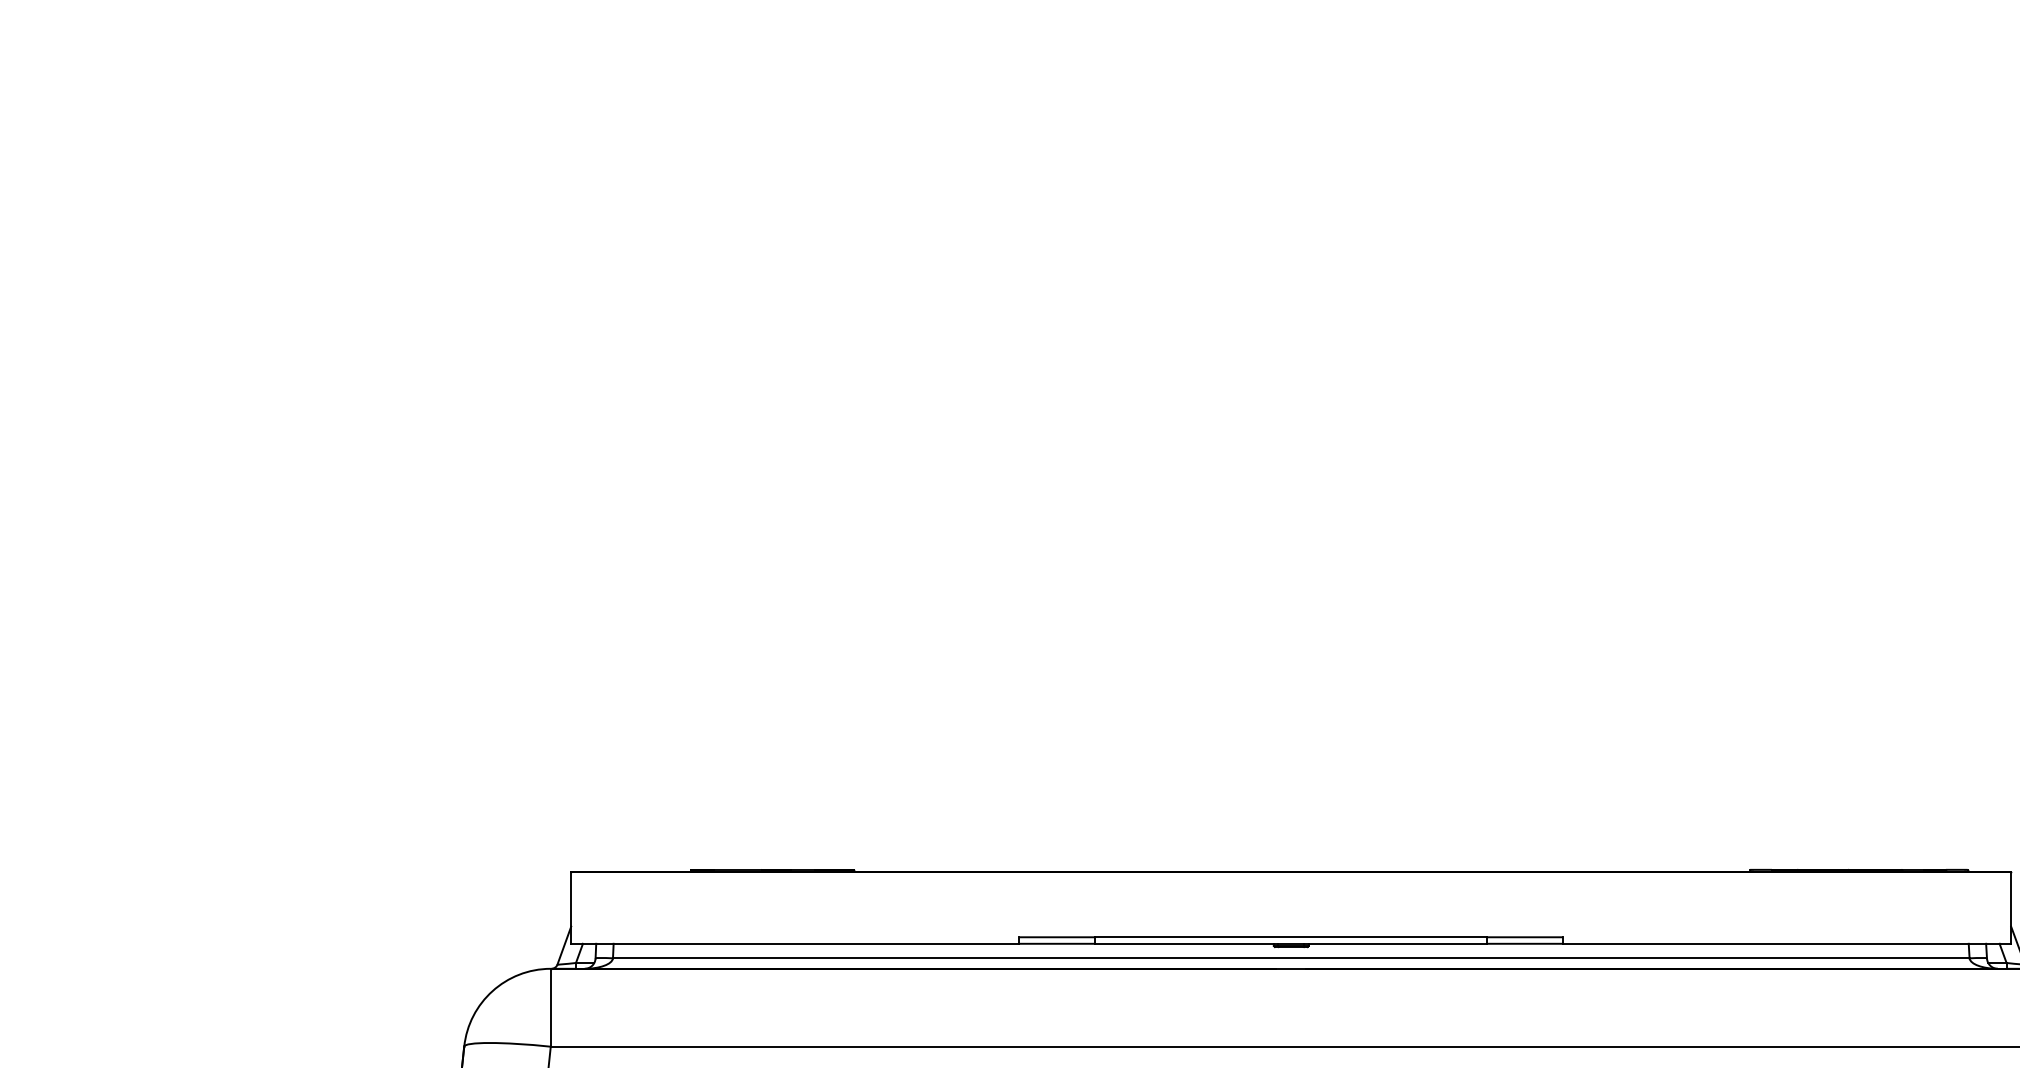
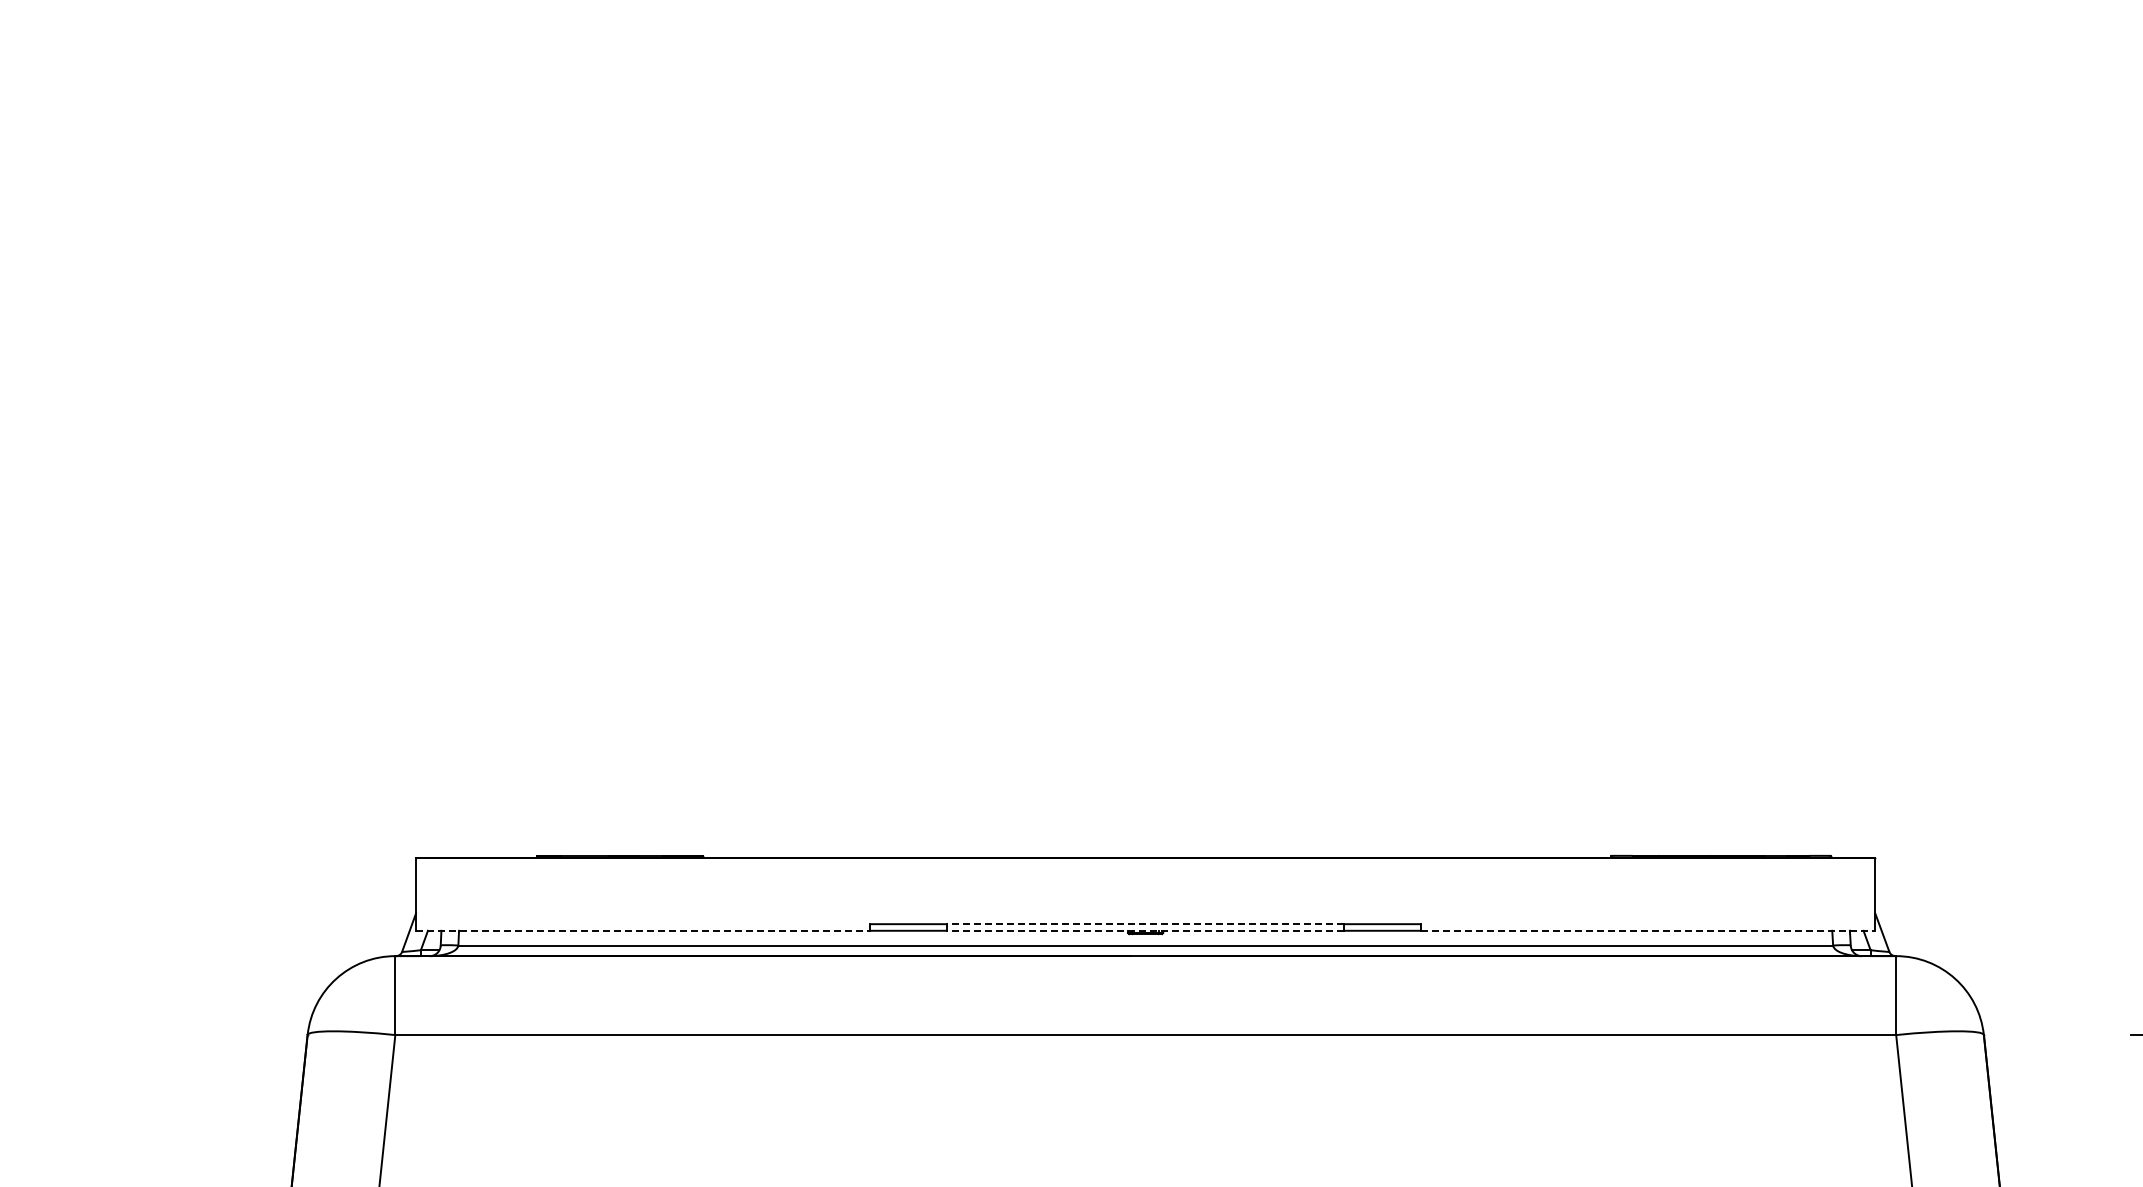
line: (1291, 937) -> (1145, 924), solid -> dashed
line: (795, 943) -> (643, 930), solid -> dashed
line: (1291, 943) -> (1145, 930), solid -> dashed
line: (1787, 943) -> (1648, 930), solid -> dashed

